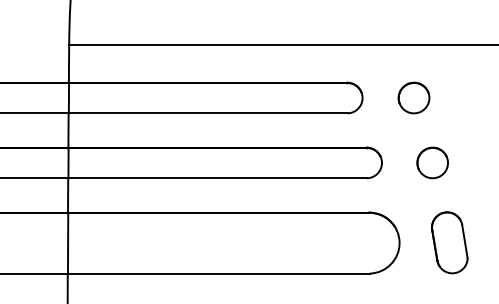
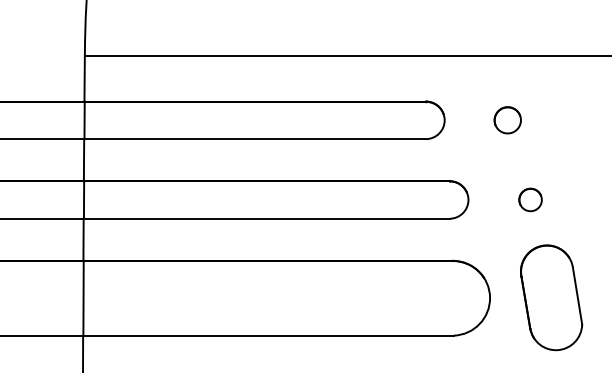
part: (413, 97) -> (507, 119), size x0.7
part: (432, 162) -> (530, 199), size x0.6
part: (449, 242) -> (551, 297), size x1.4

